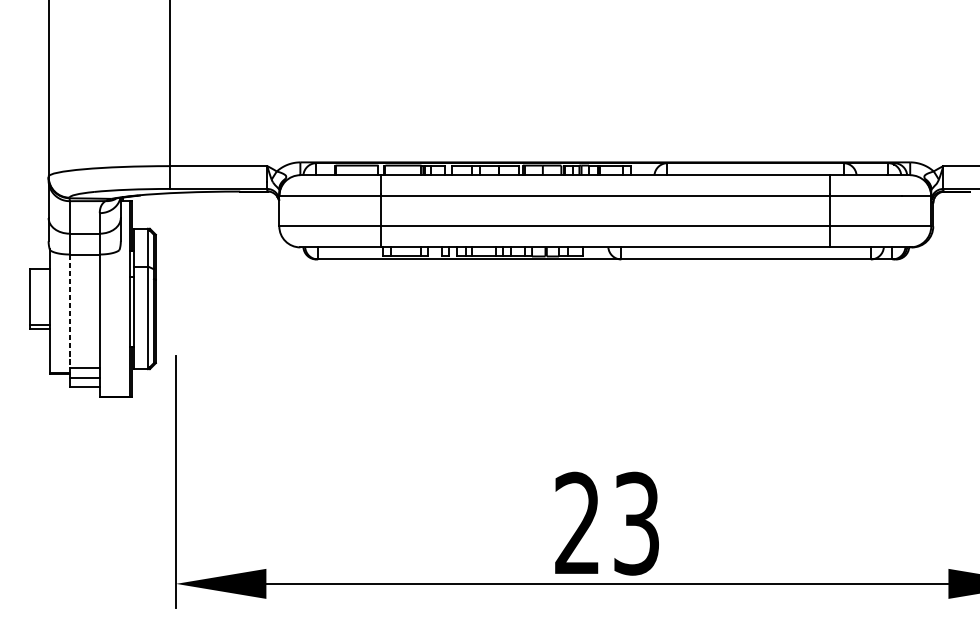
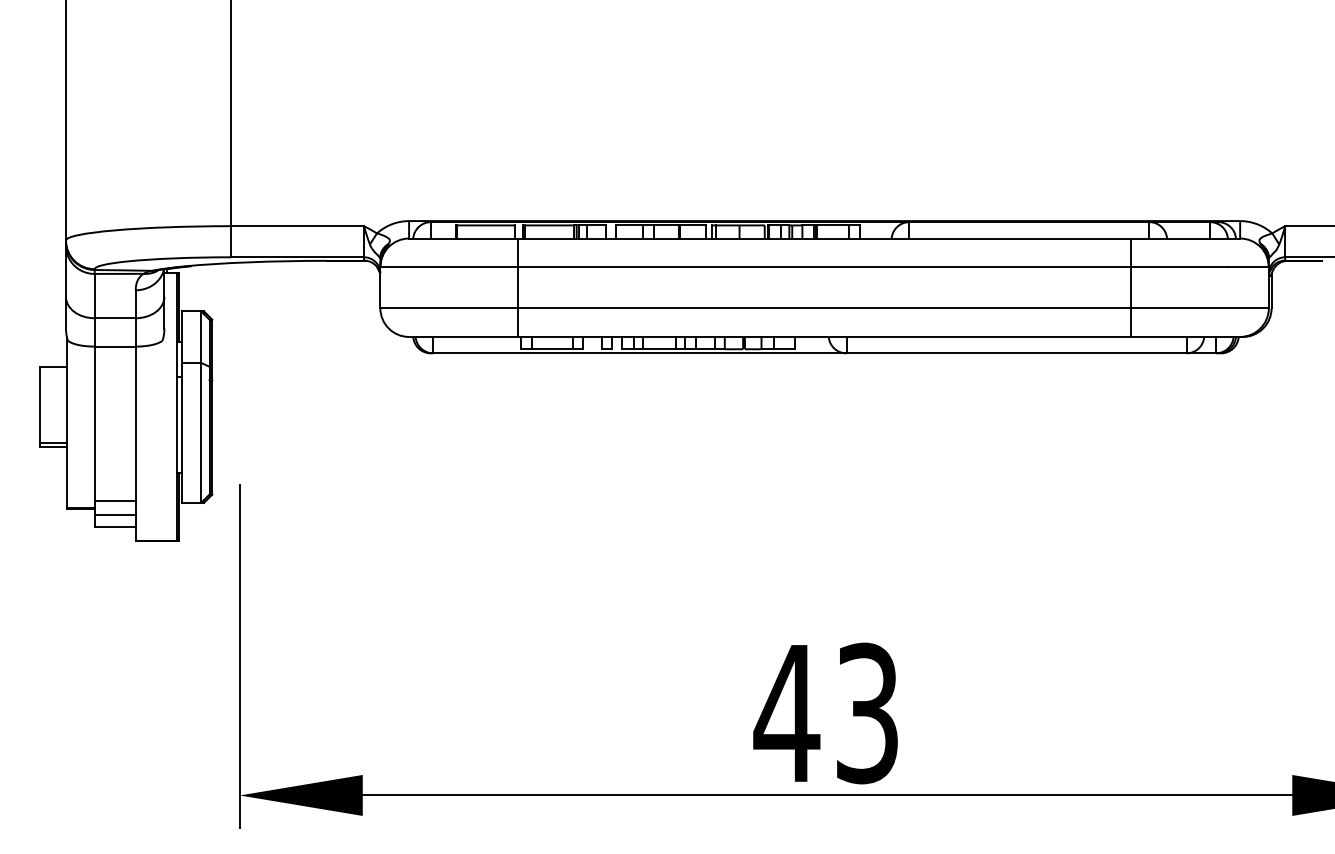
line: (69, 311) -> (94, 424), dashed -> solid
text: (577, 522) -> (786, 711), 23 -> 43

